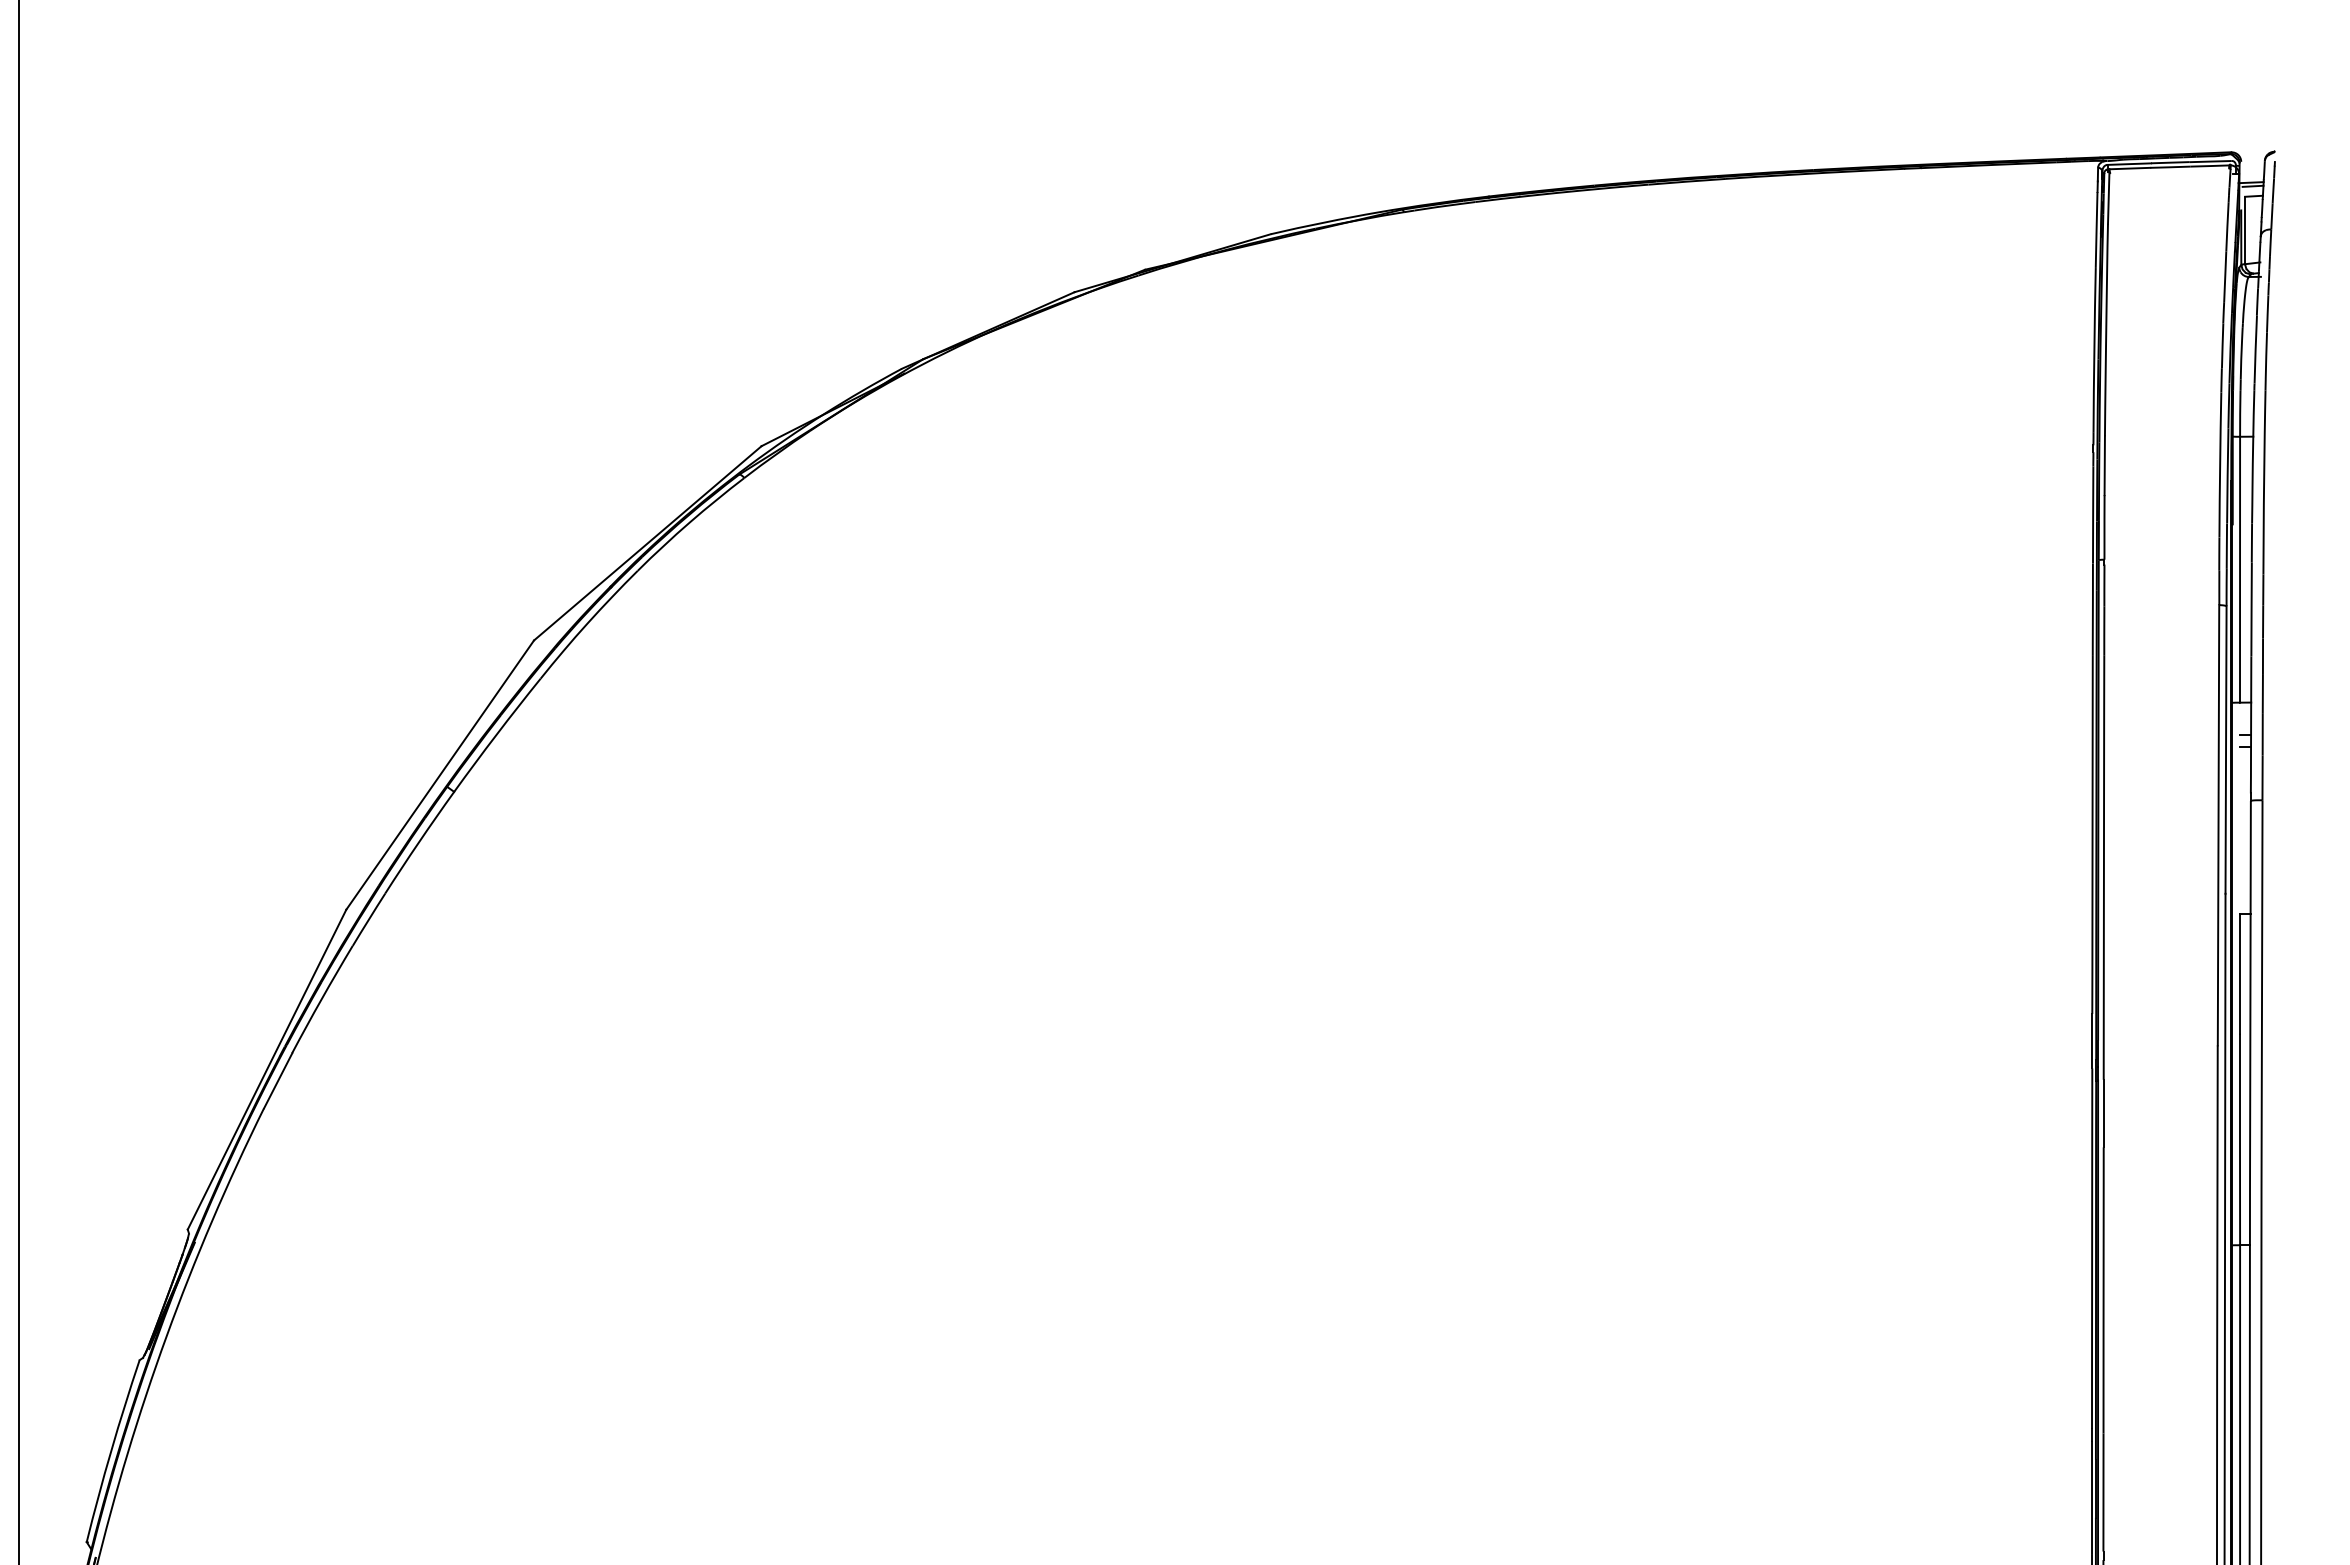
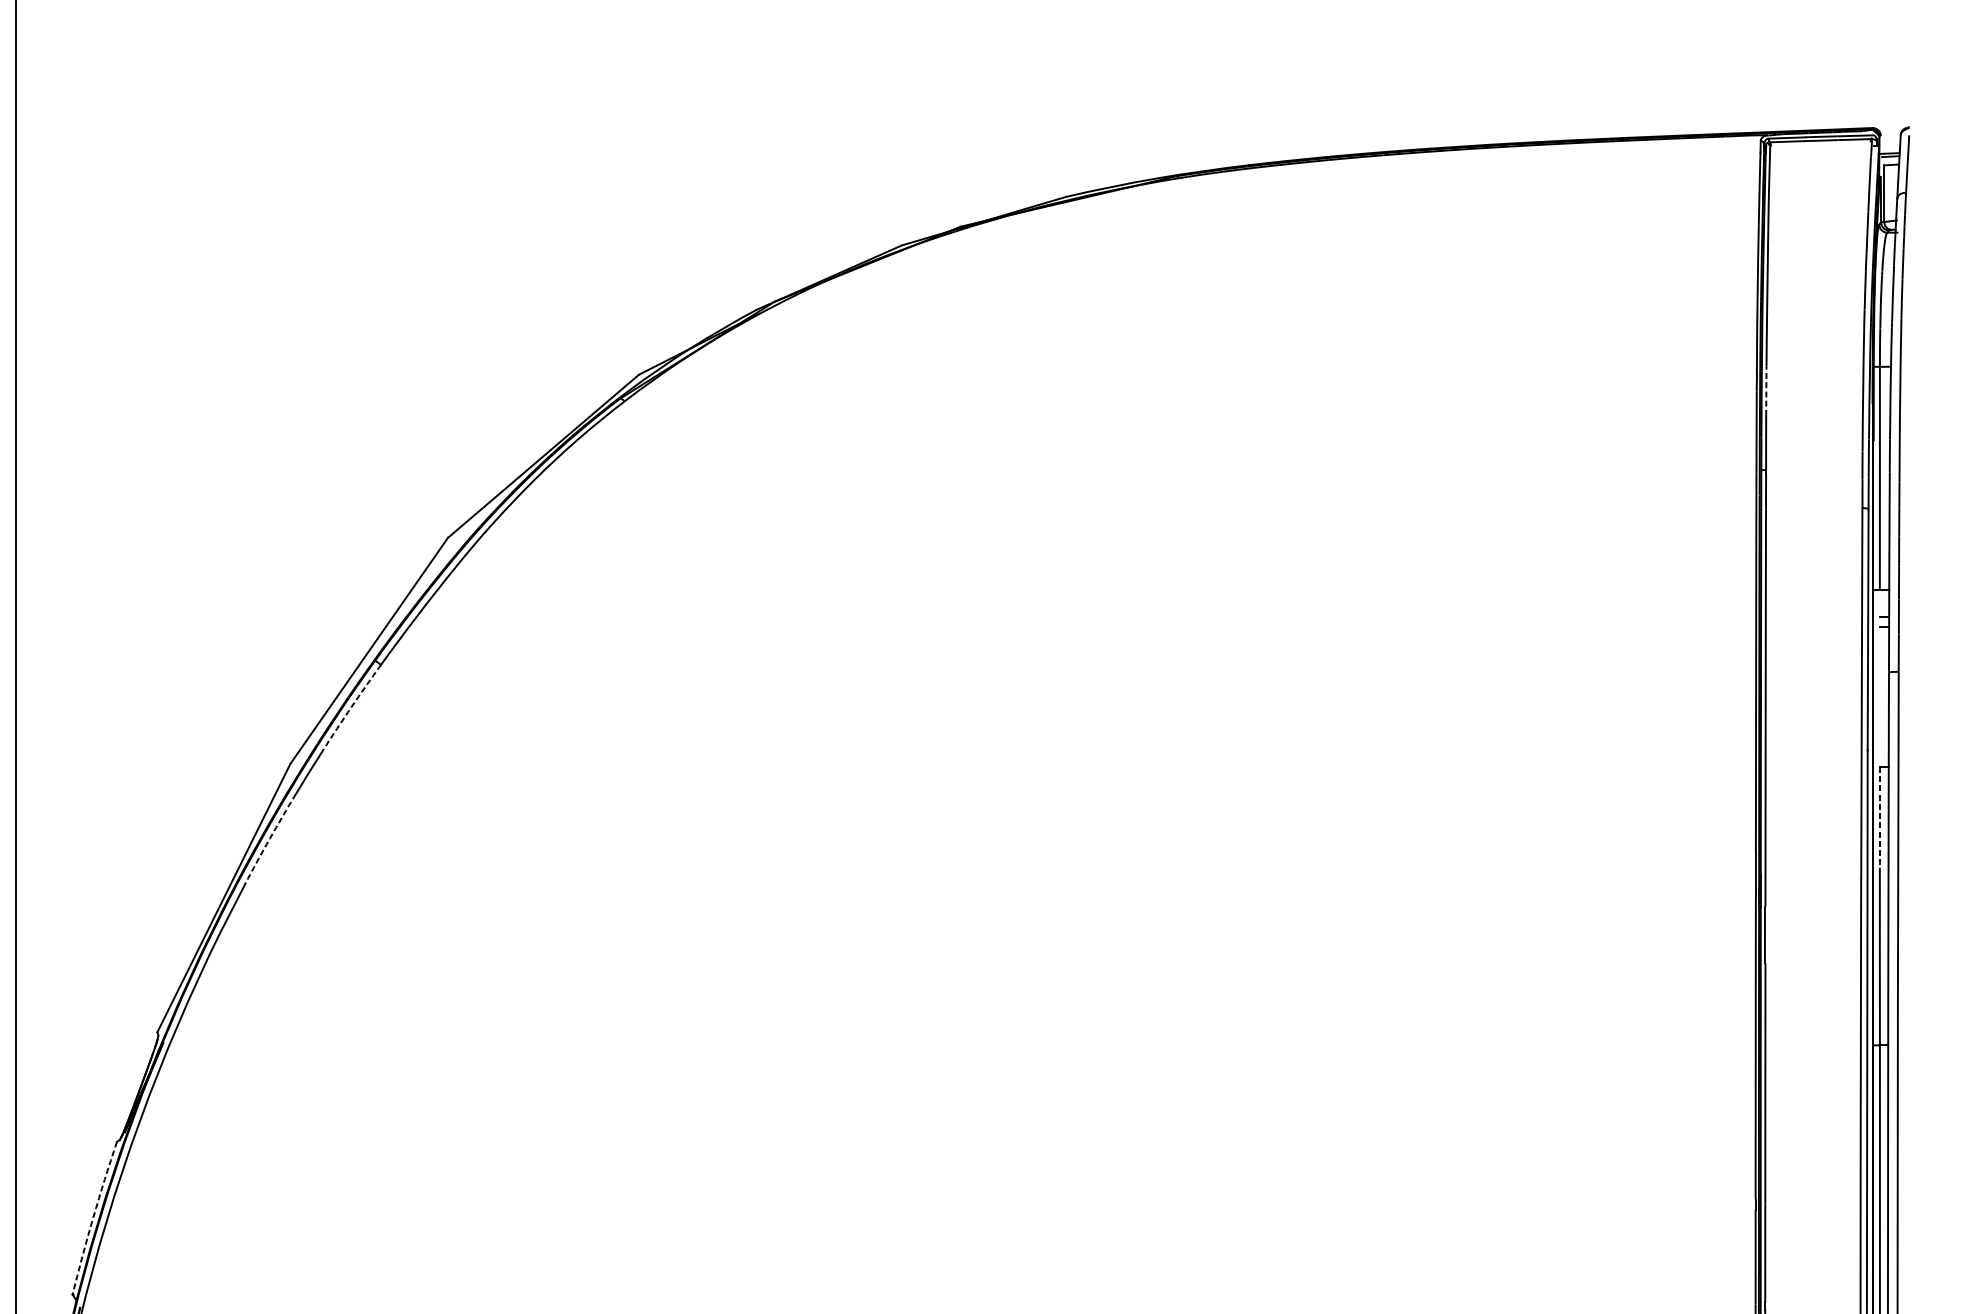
line: (2104, 465) -> (1766, 390), solid -> dashed
arc: (419, 842) -> (351, 707), solid -> dashed
line: (2239, 973) -> (1879, 817), solid -> dashed
arc: (321, 999) -> (269, 839), solid -> dashed
arc: (111, 1450) -> (93, 1217), solid -> dashed

